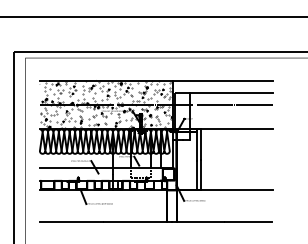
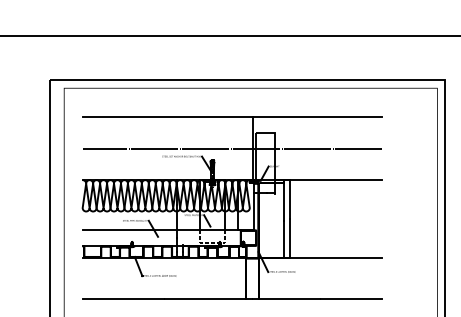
line: (230, 93) -> (328, 133), removed
hatch: (105, 104) -> (167, 148), removed

